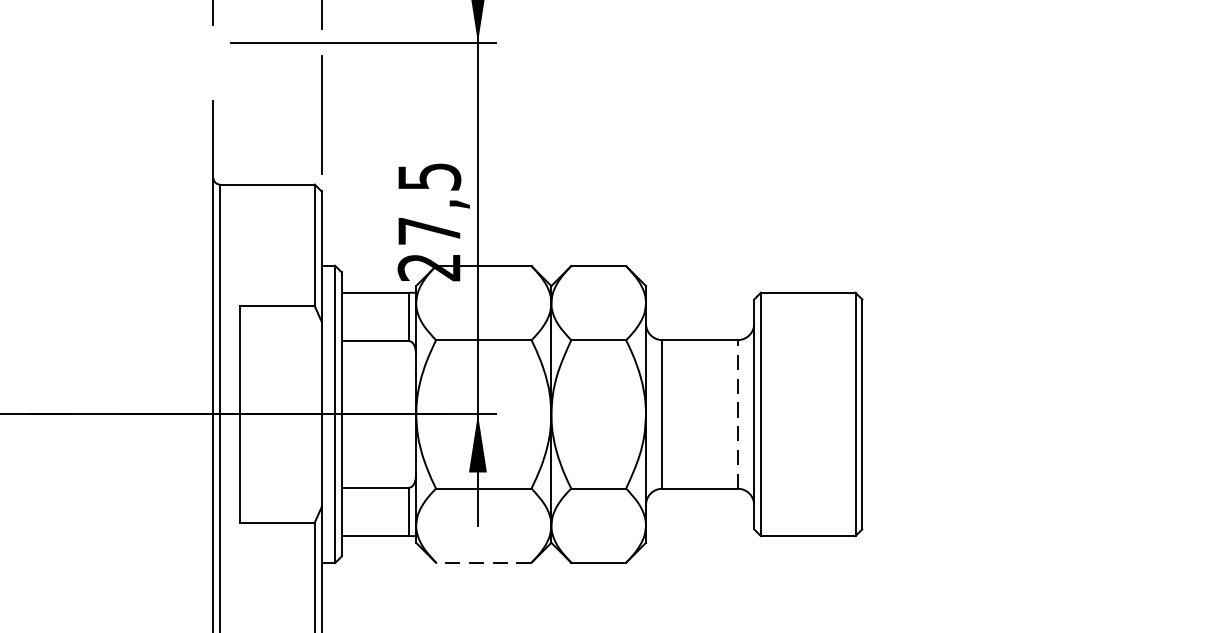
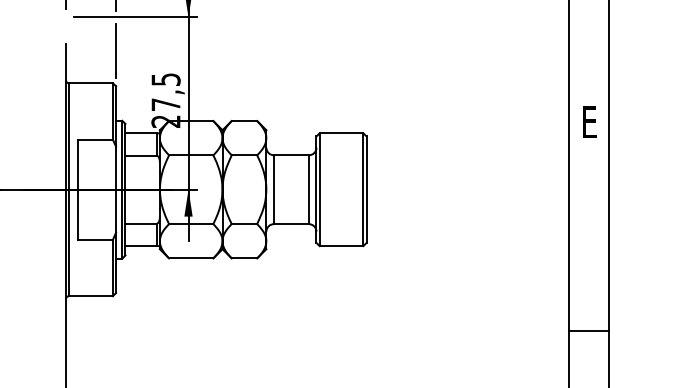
line: (736, 413) -> (308, 189), dashed -> solid
line: (482, 562) -> (190, 258), dashed -> solid

